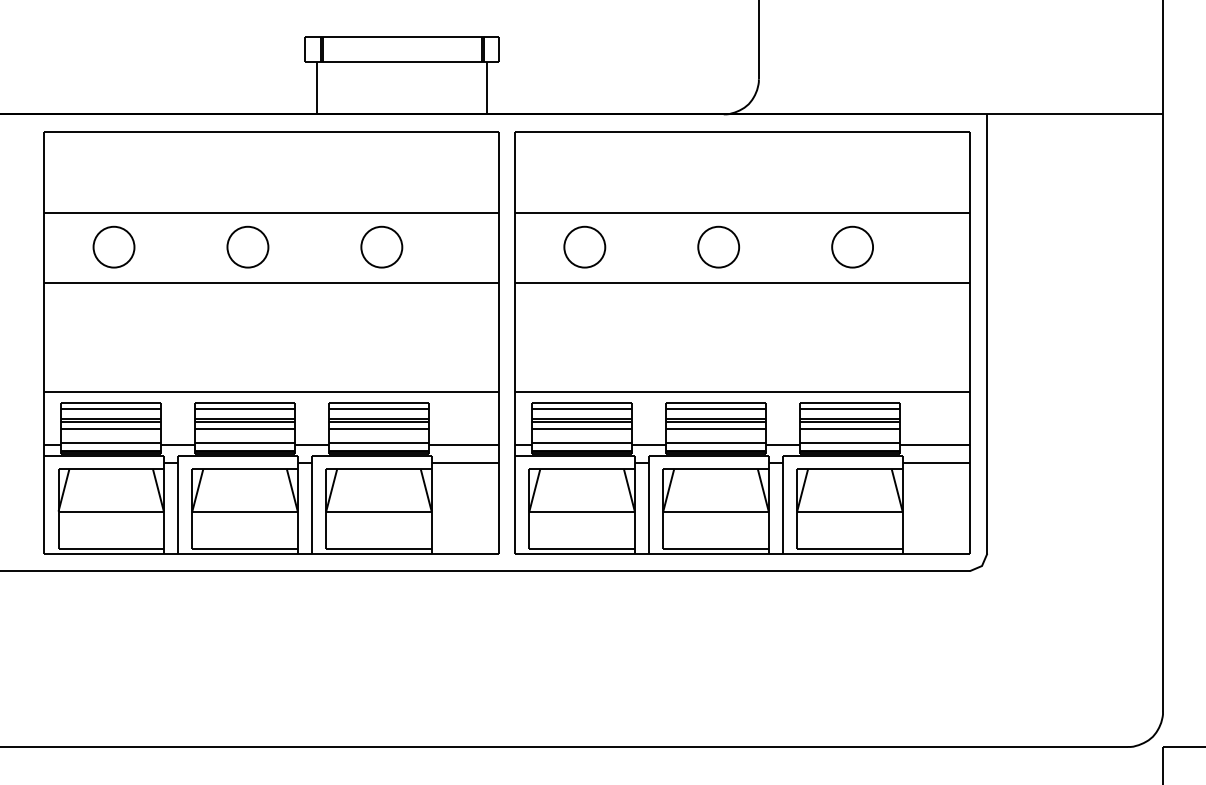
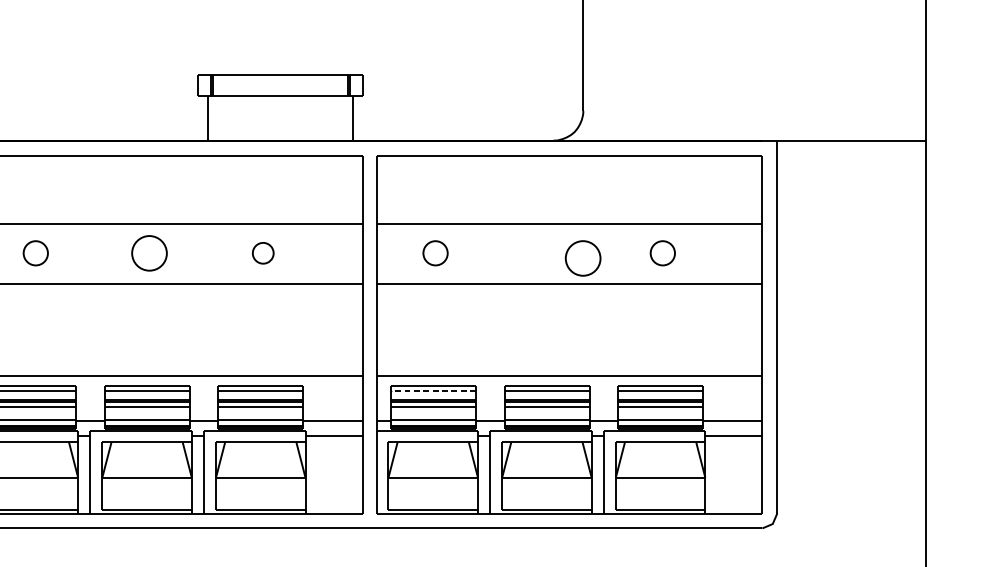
part: (113, 246) -> (35, 252), size x0.7
part: (381, 246) -> (262, 252), size x0.6
part: (584, 246) -> (435, 252), size x0.7
part: (718, 246) -> (582, 257), moved
part: (852, 246) -> (662, 252), size x0.7
line: (581, 409) -> (432, 391), solid -> dashed

